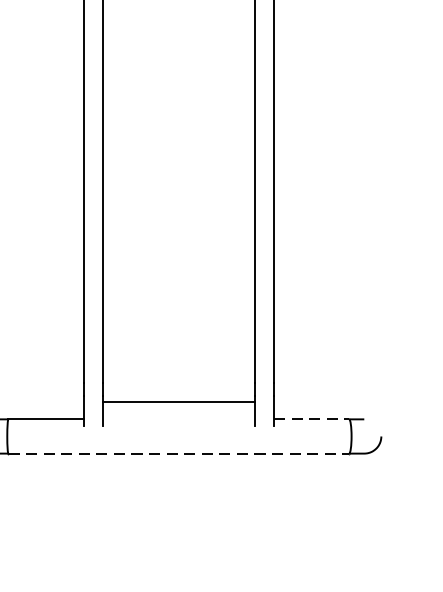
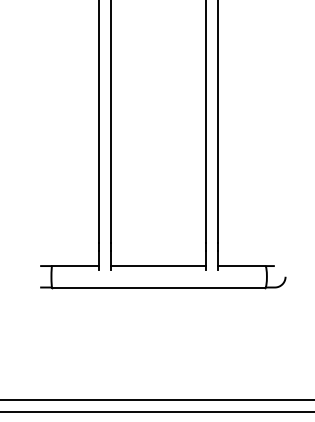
line: (178, 402) -> (158, 266), moved
line: (312, 420) -> (242, 266), dashed -> solid
line: (178, 453) -> (158, 287), dashed -> solid

